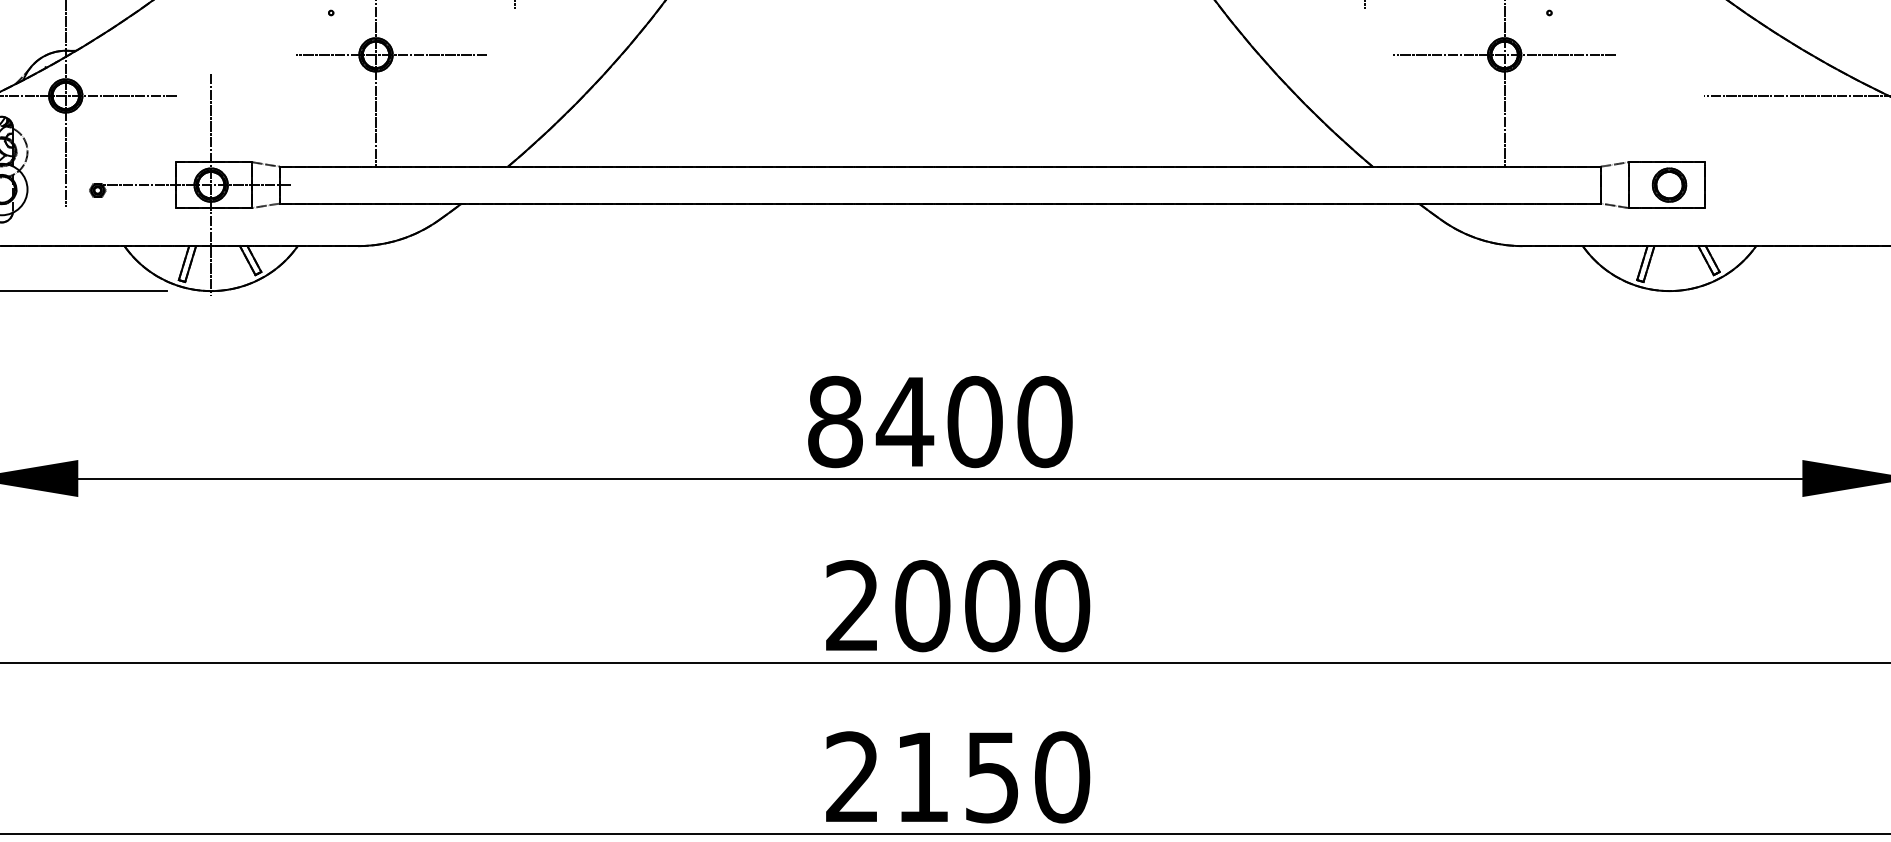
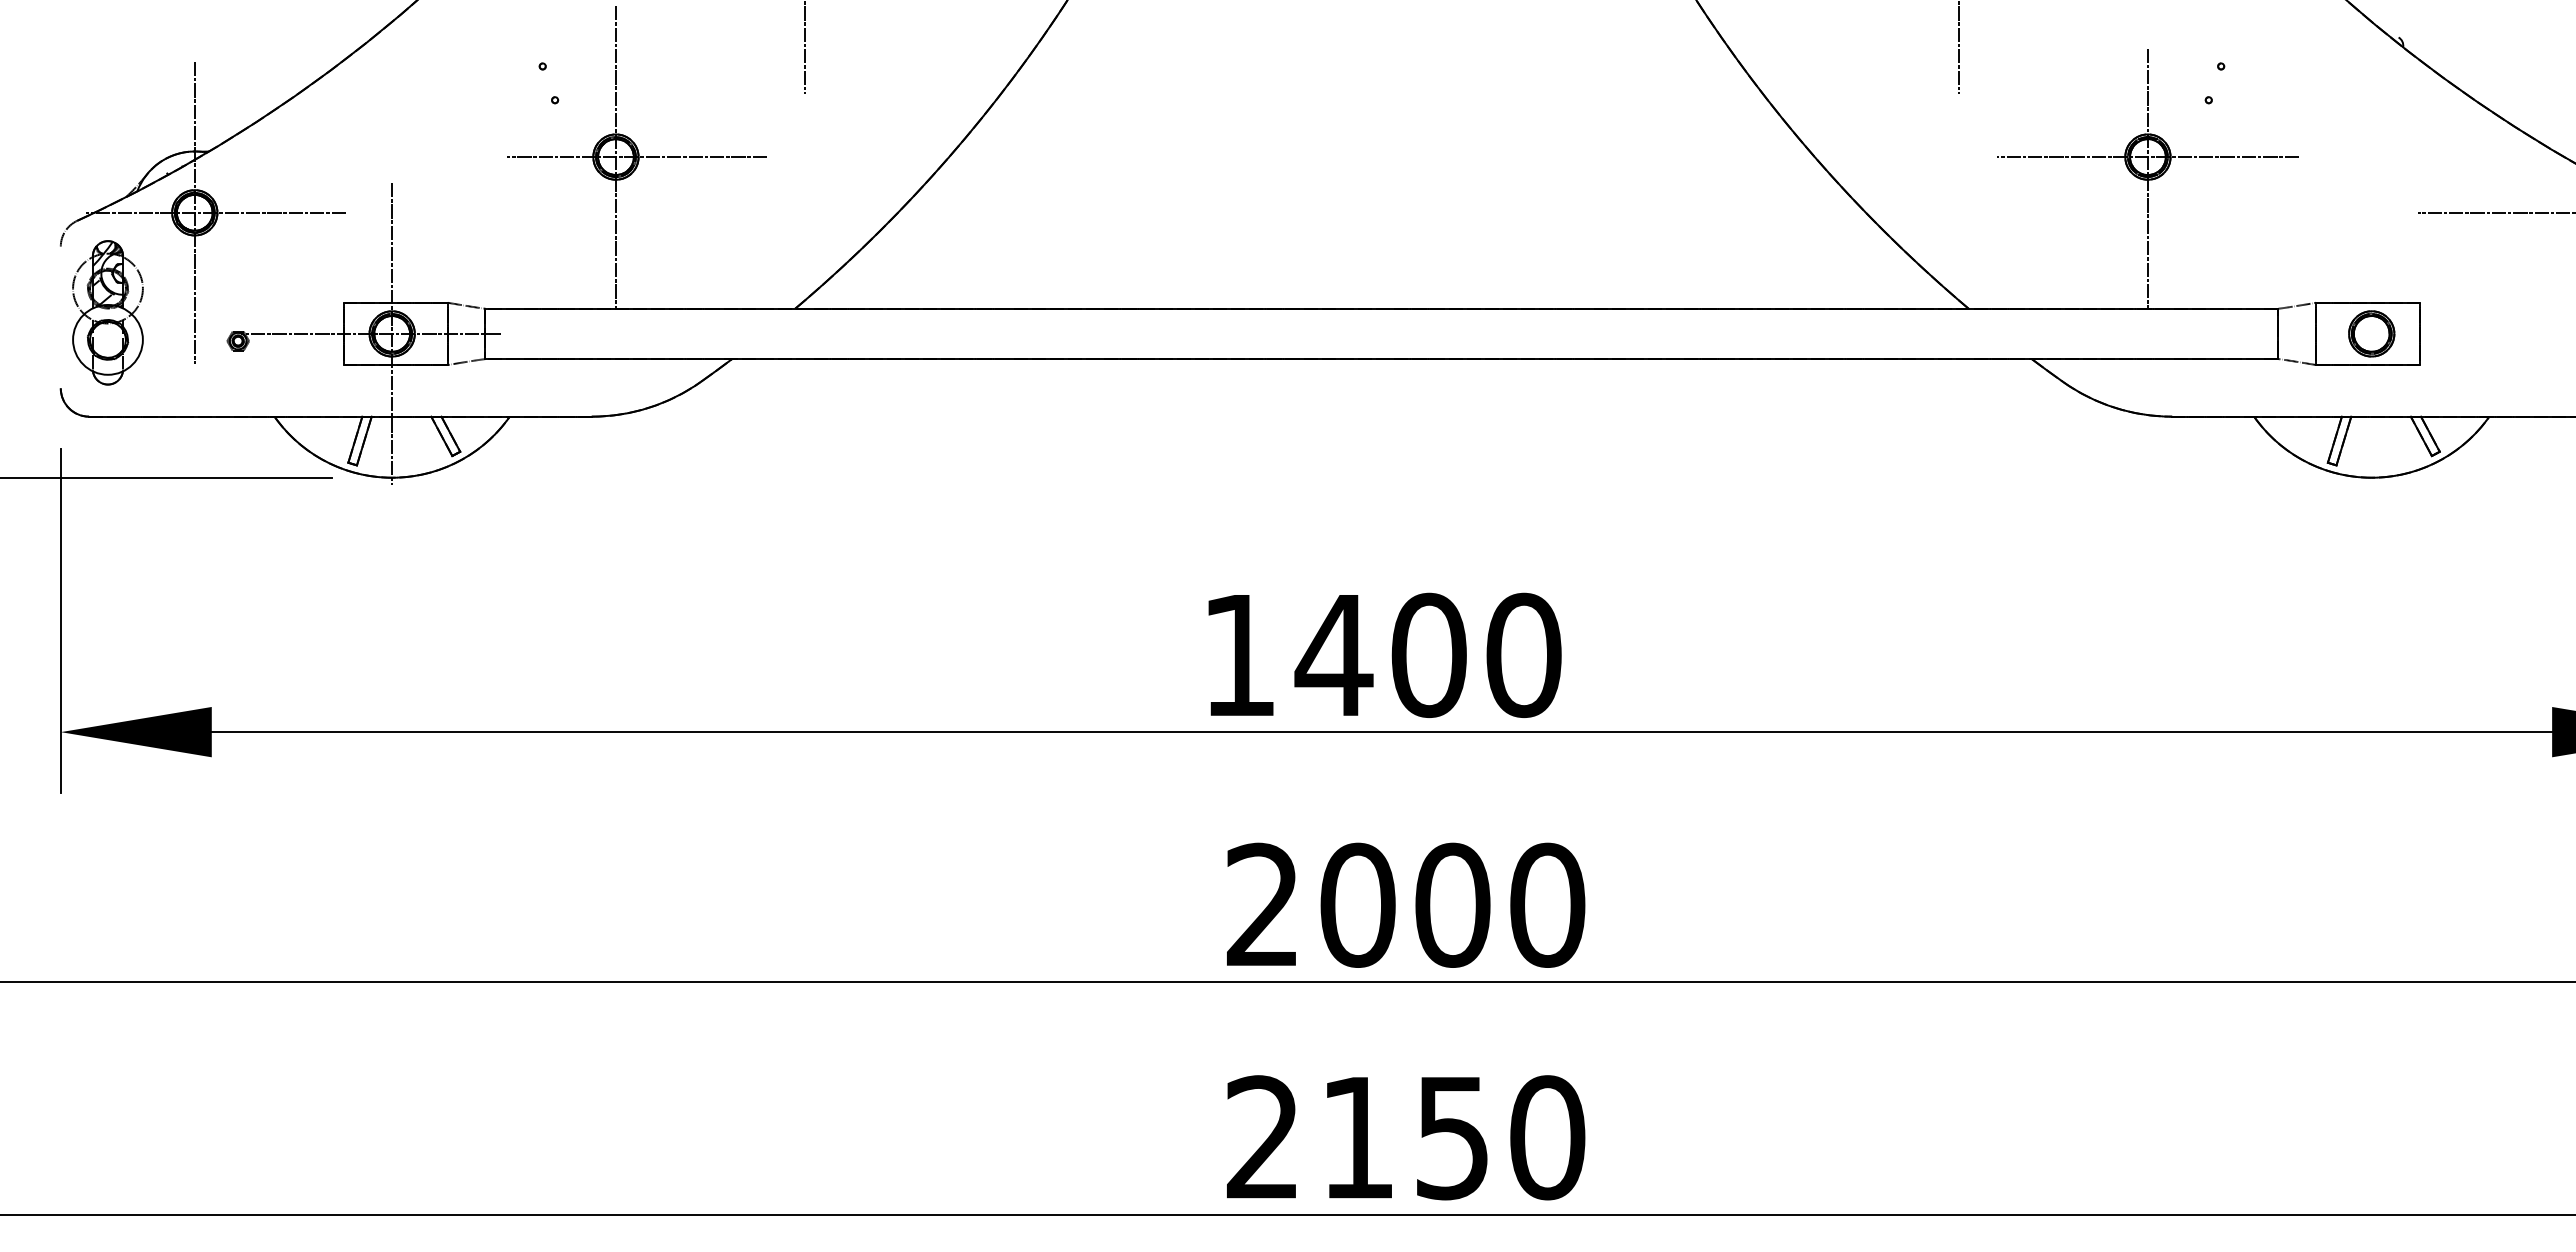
text: (835, 422) -> (1239, 655), 8400 -> 1400

